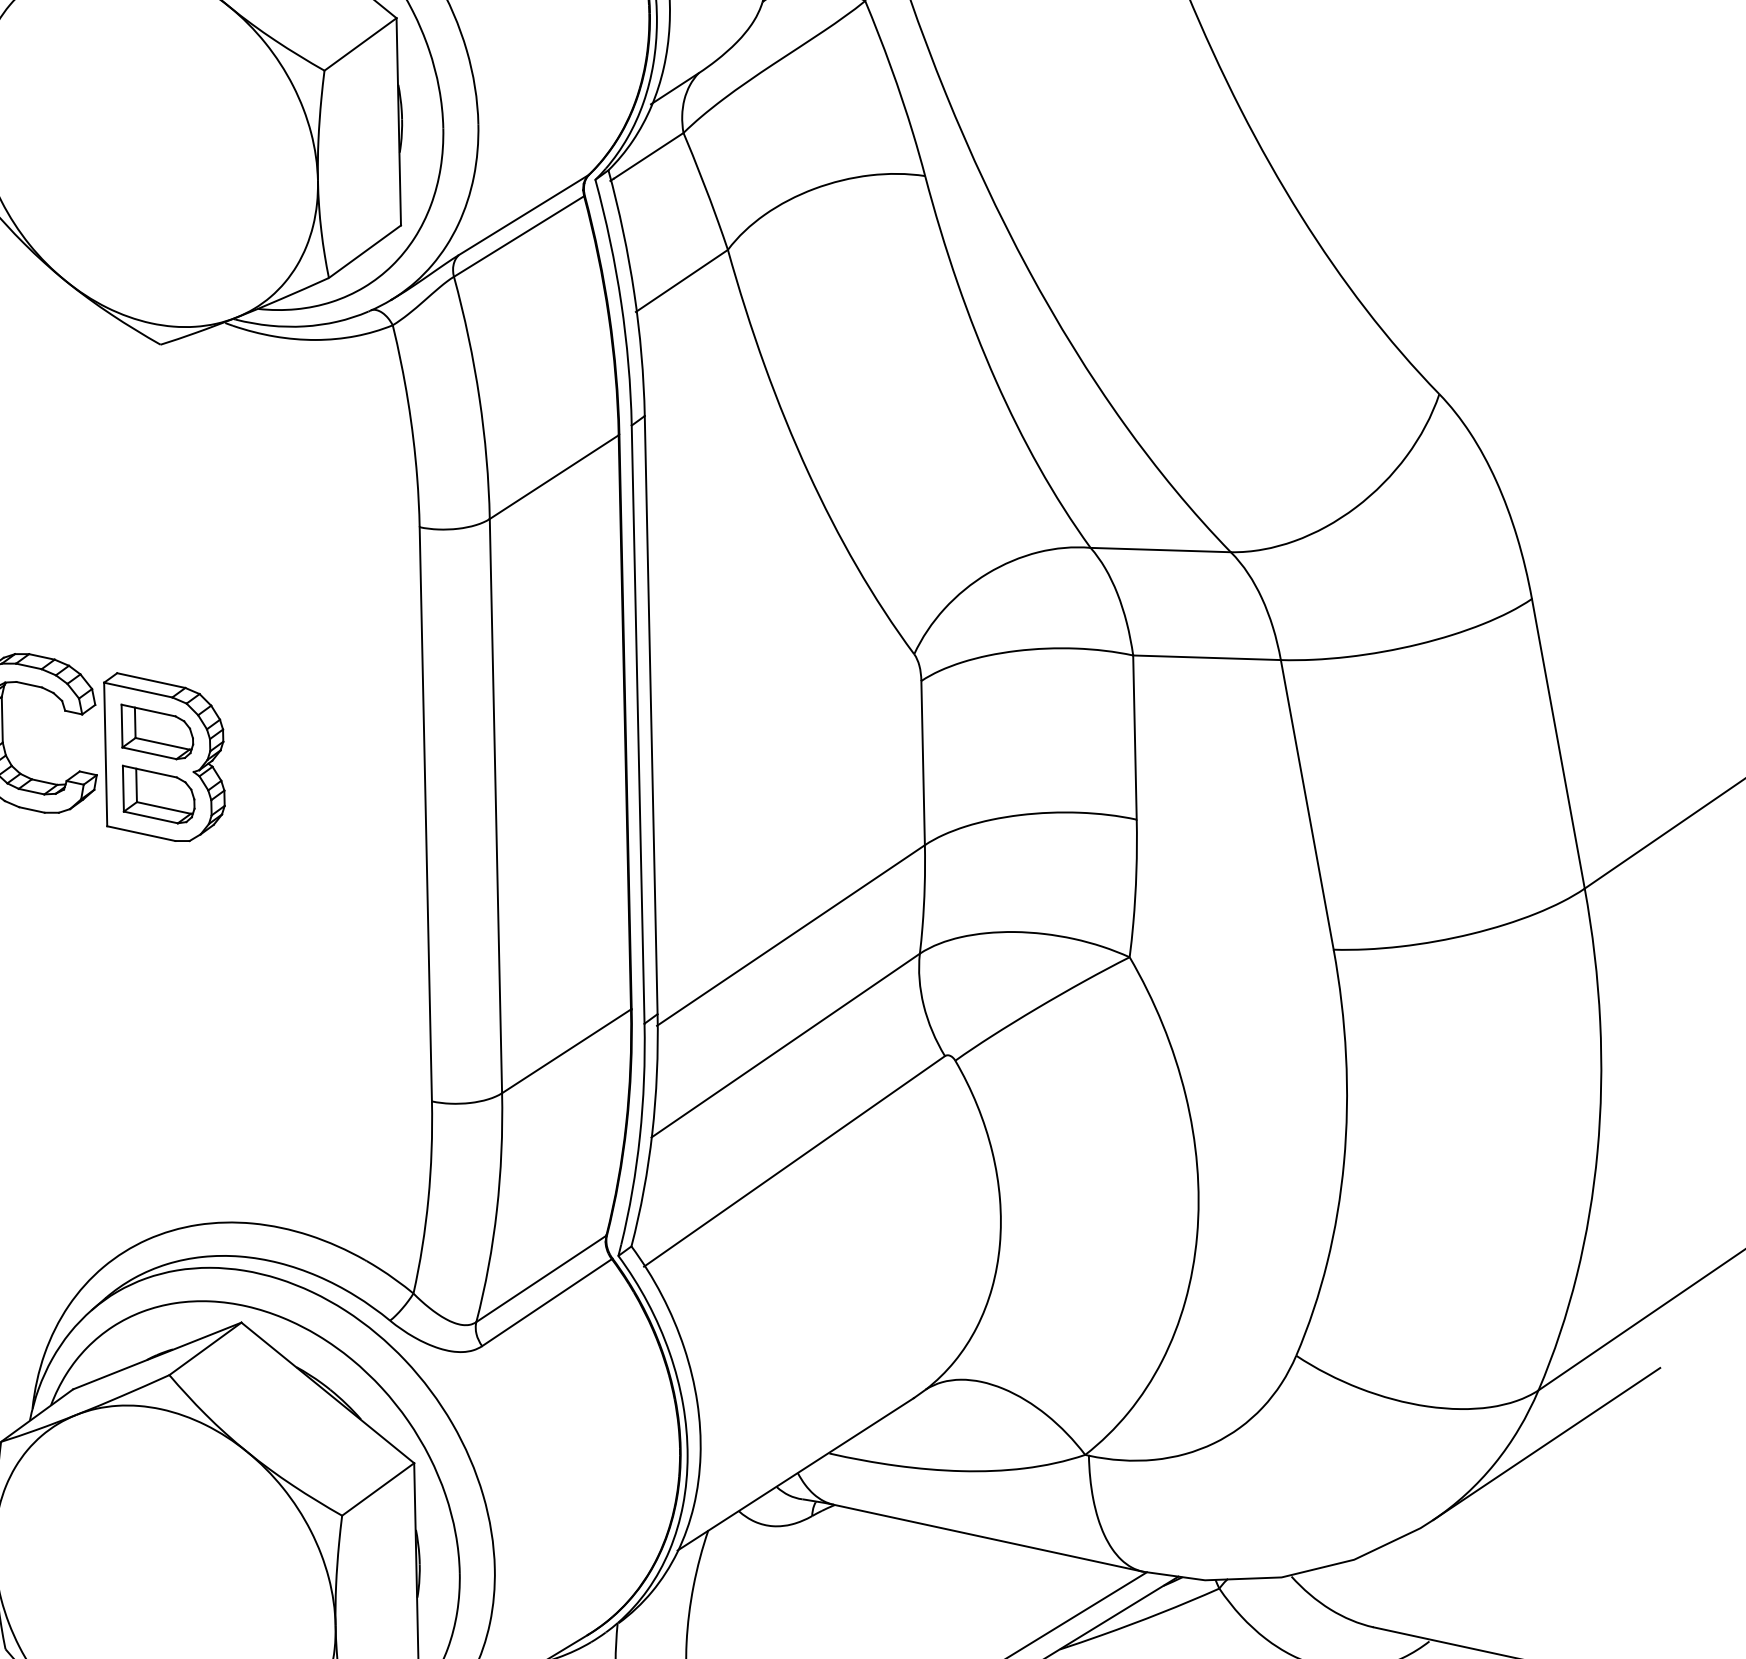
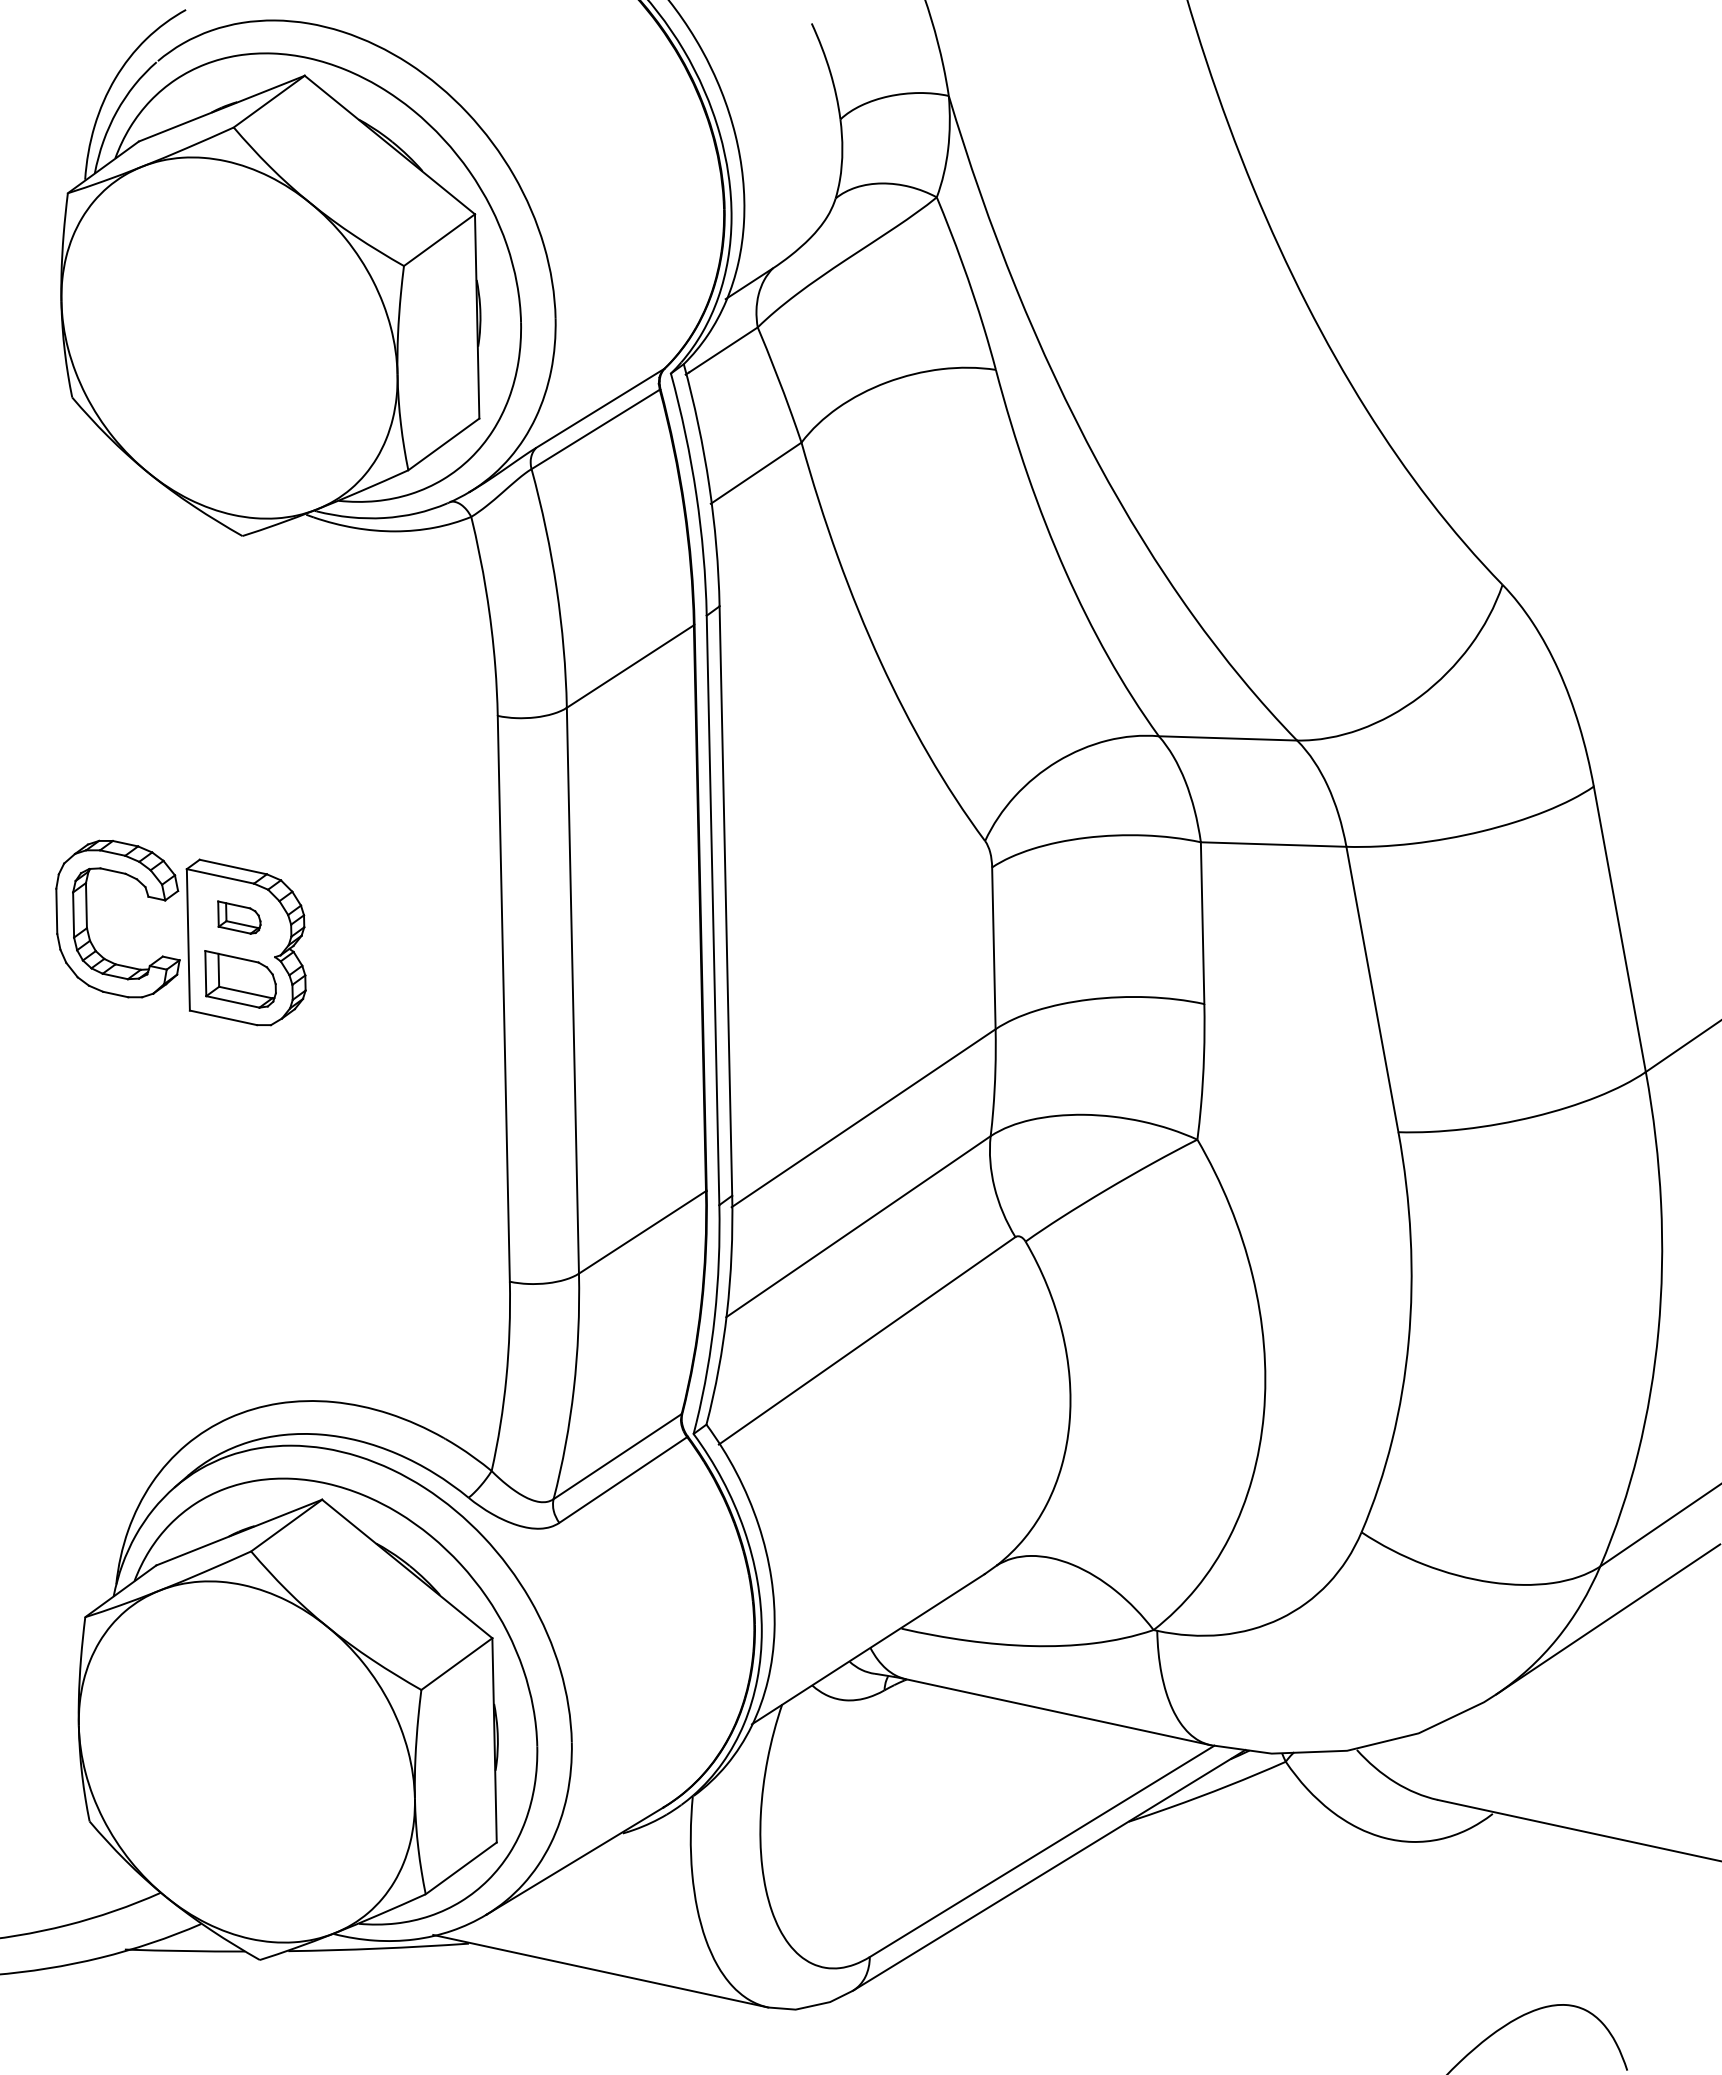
part: (157, 731) -> (239, 917), size x0.6

